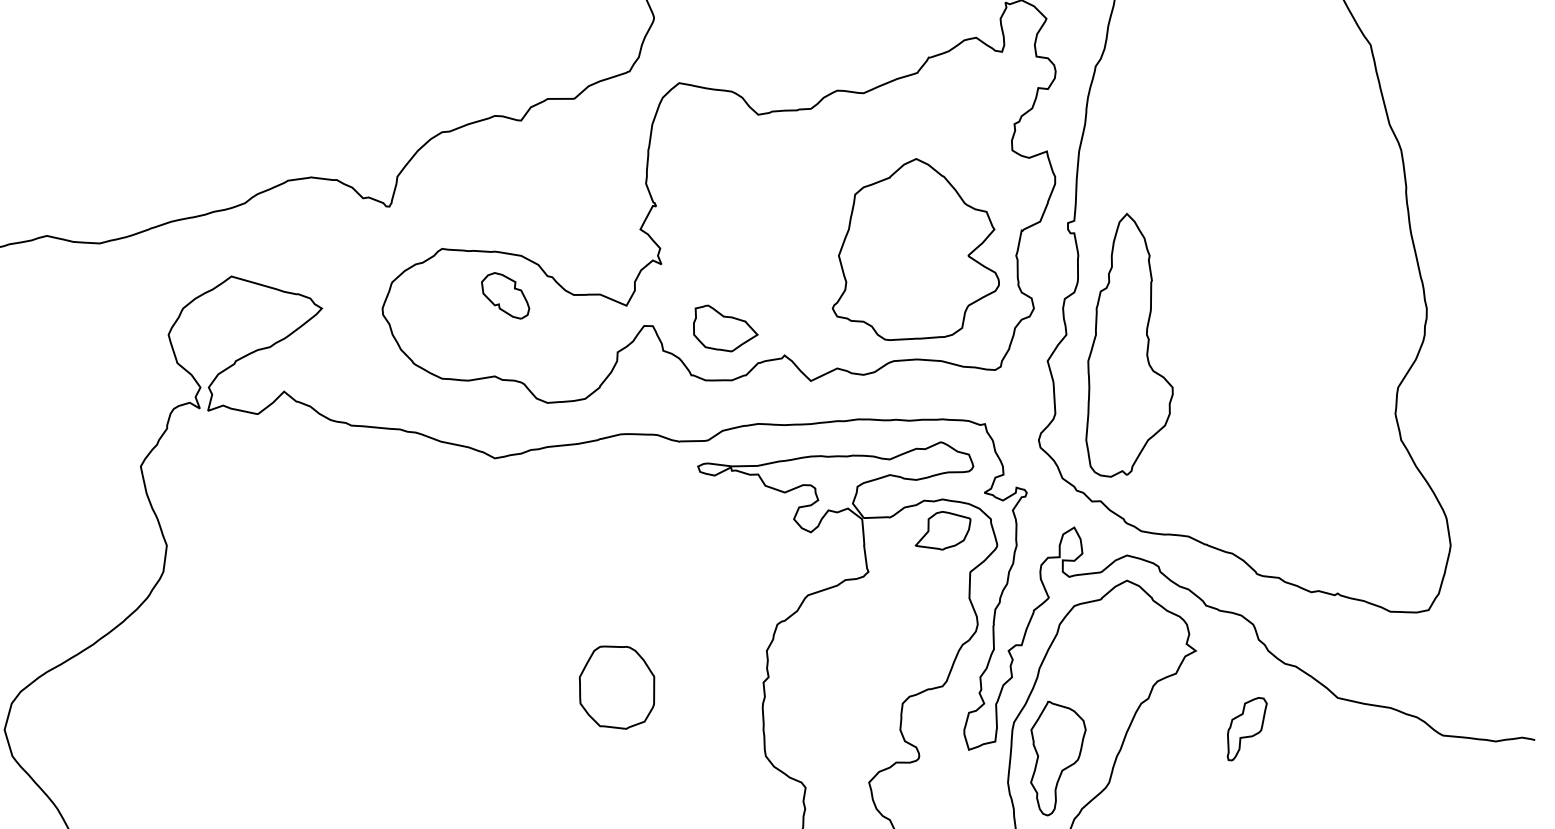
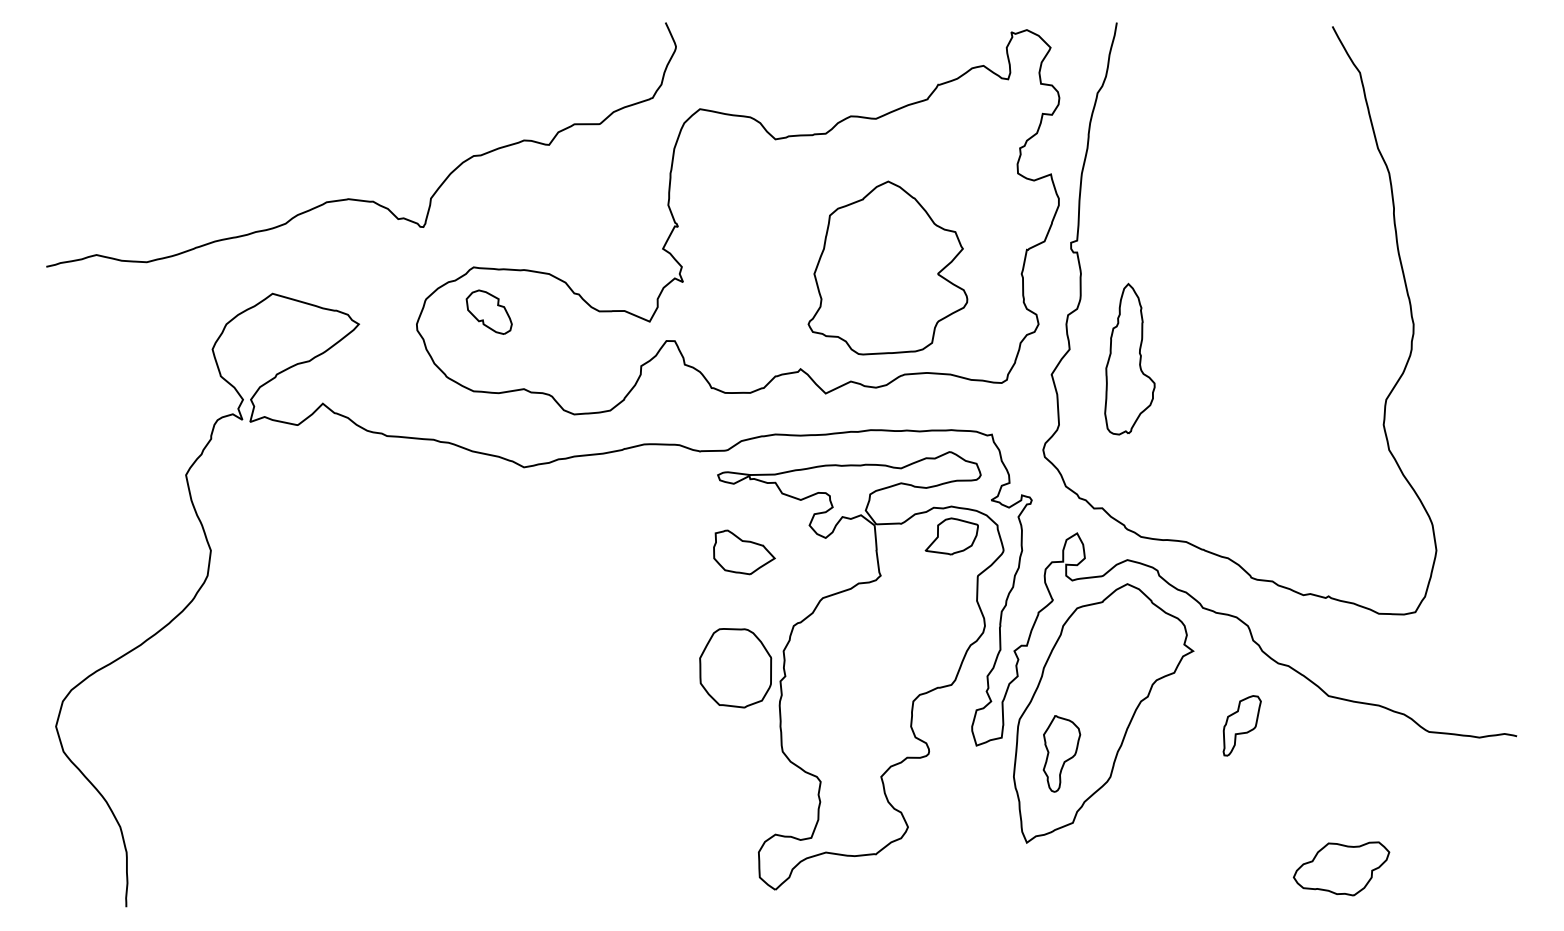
part: (915, 248) -> (887, 267), moved
part: (504, 295) -> (488, 311), moved
part: (725, 328) -> (744, 552), moved
part: (1129, 344) -> (1129, 358), size x0.6
part: (616, 687) -> (735, 668), moved
part: (1057, 758) -> (1061, 753), size x0.7

